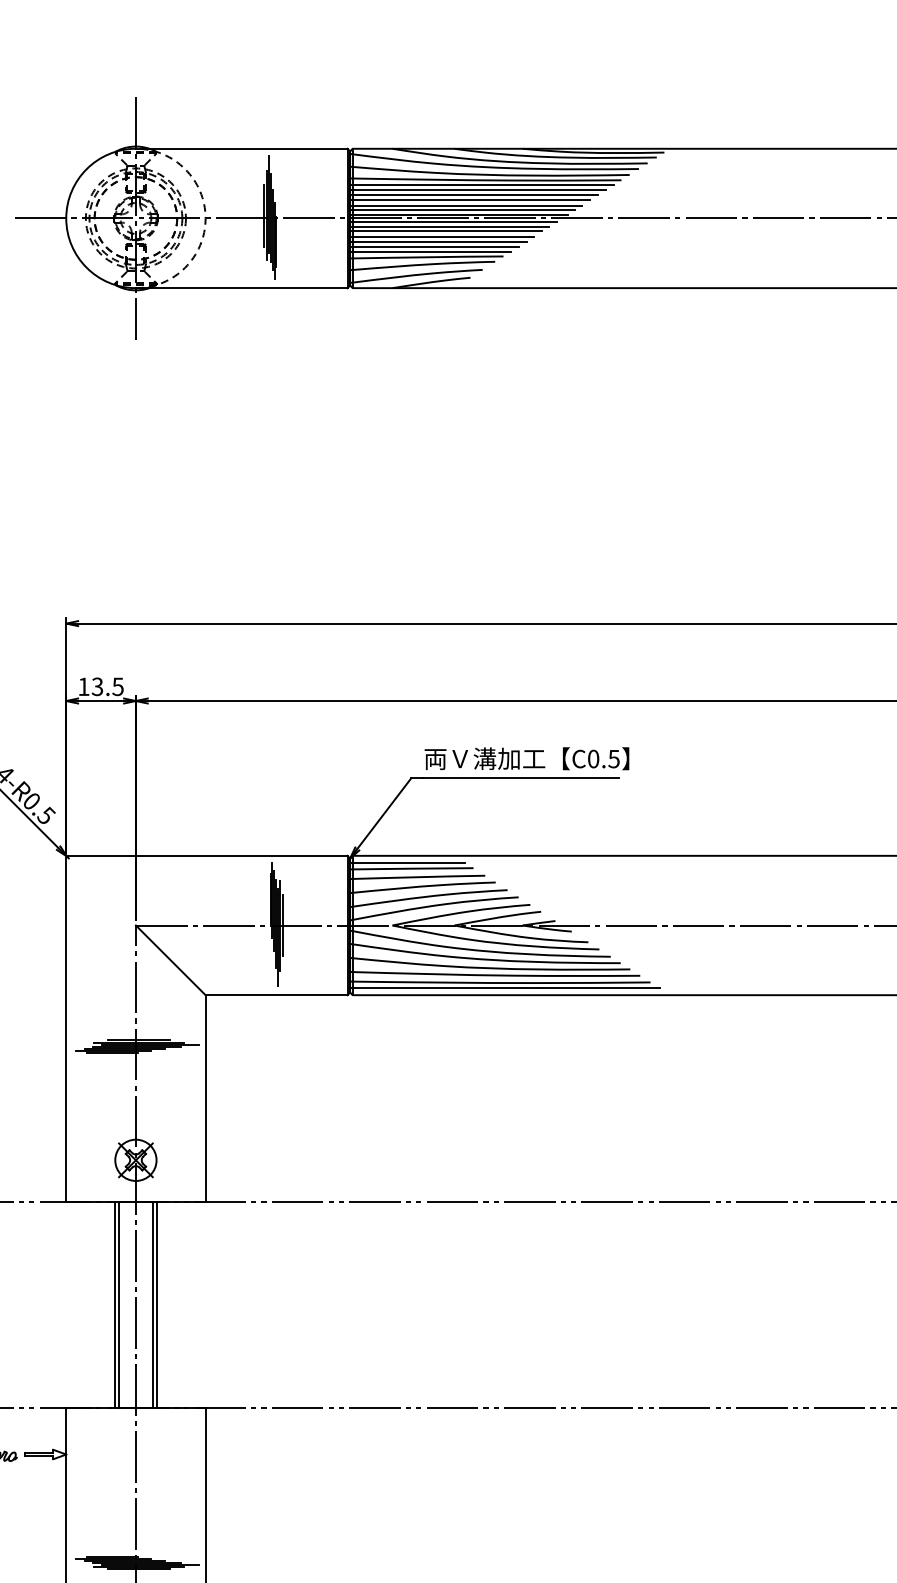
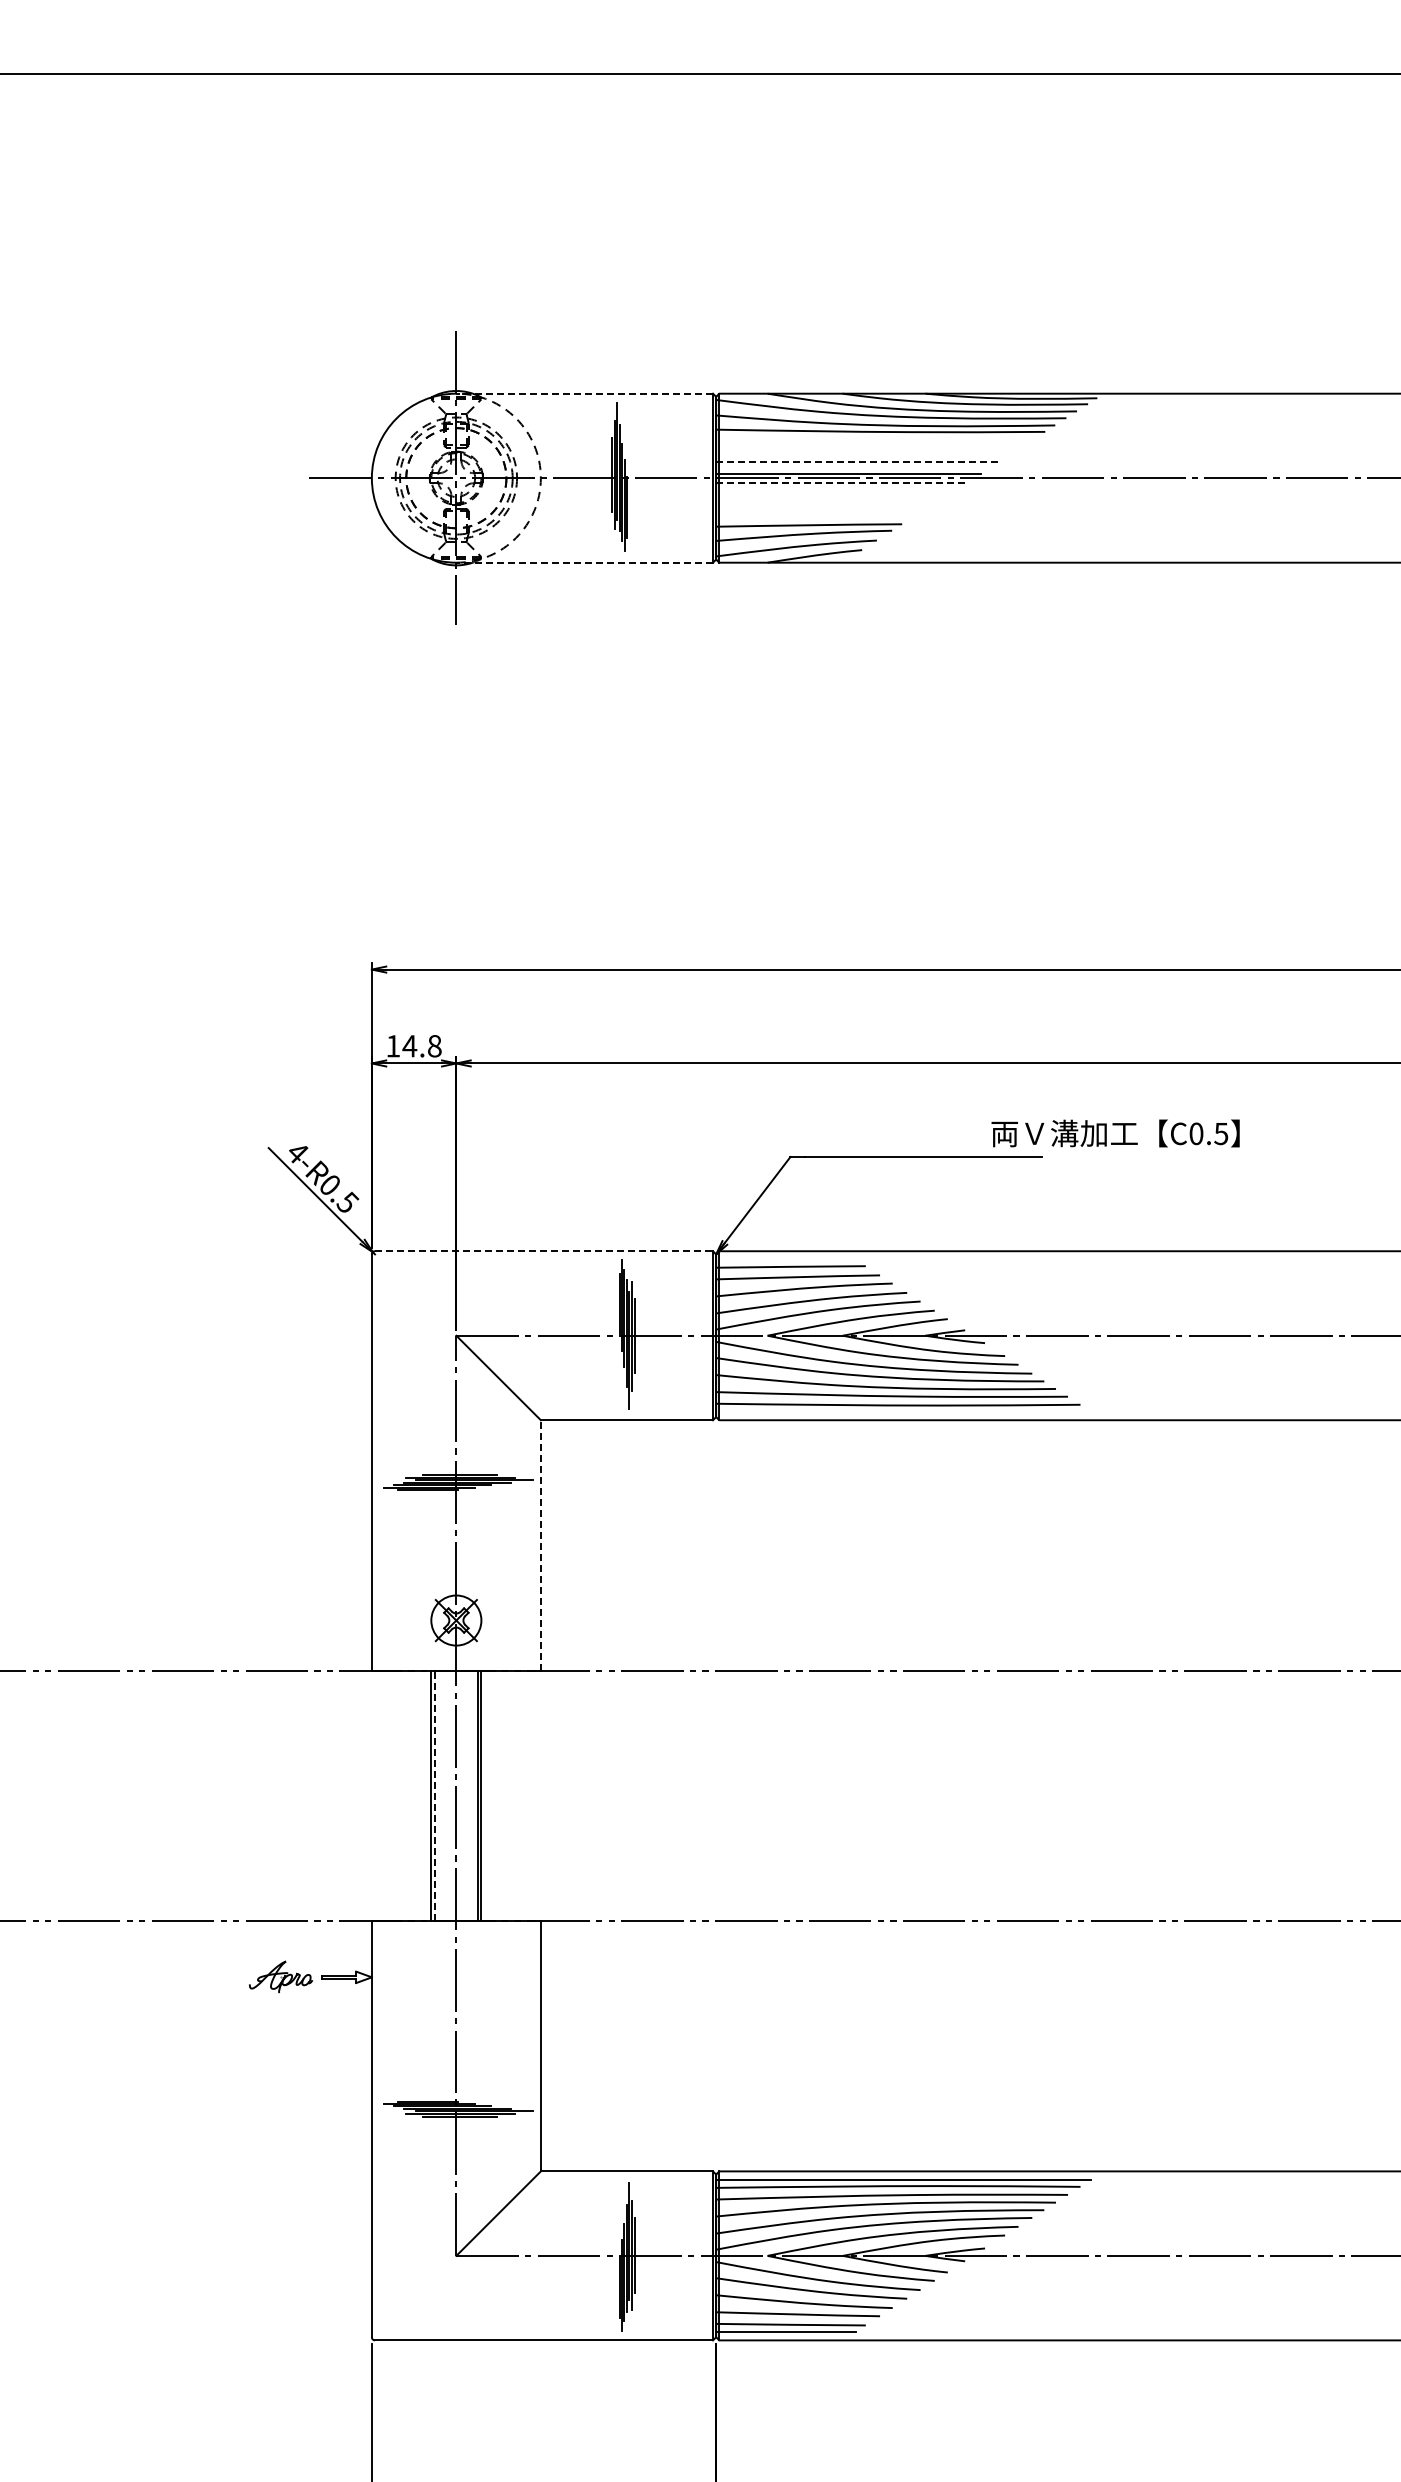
line: (241, 148) -> (584, 393), solid -> dashed
line: (482, 184) -> (876, 437), removed
line: (478, 189) -> (871, 443), removed
line: (474, 195) -> (866, 450), removed
line: (469, 200) -> (861, 456), removed
line: (466, 205) -> (857, 462), solid -> dashed
line: (462, 210) -> (852, 468), removed
line: (453, 222) -> (841, 482), solid -> dashed
line: (449, 226) -> (836, 488), removed
line: (446, 231) -> (832, 493), removed
line: (441, 236) -> (827, 500), removed
line: (438, 241) -> (823, 506), removed
line: (434, 246) -> (818, 512), removed
line: (430, 251) -> (813, 518), removed
line: (241, 287) -> (584, 562), solid -> dashed
text: (107, 687) -> (421, 1046), 13.5 -> 14.8
text: (526, 758) -> (1115, 1133), moved
line: (208, 856) -> (544, 1251), solid -> dashed
line: (407, 862) -> (785, 1259), removed
line: (504, 987) -> (903, 1411), removed
line: (205, 1097) -> (540, 1544), solid -> dashed
line: (118, 1304) -> (435, 1795), solid -> dashed

